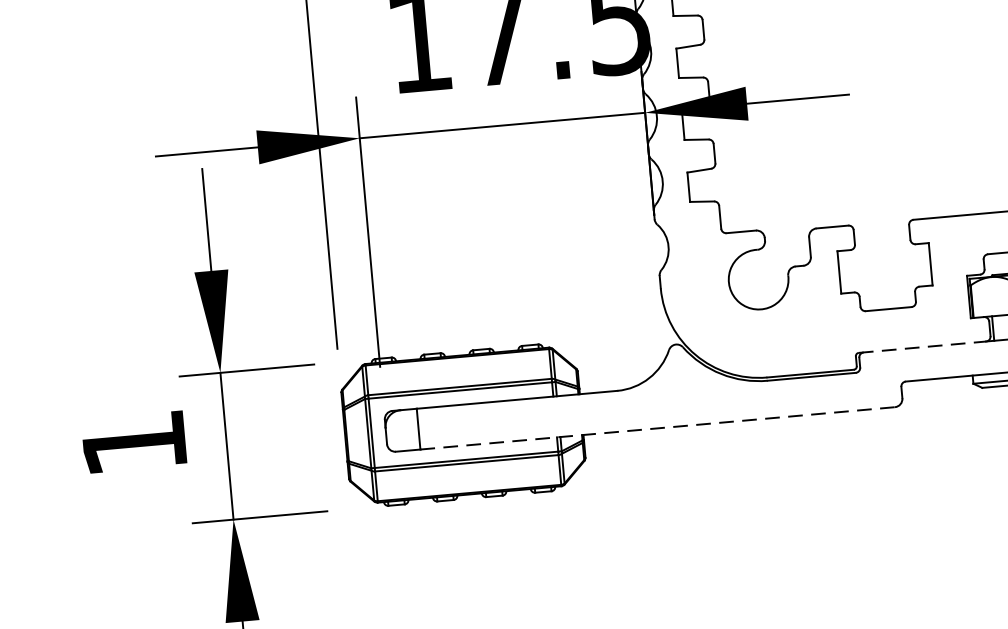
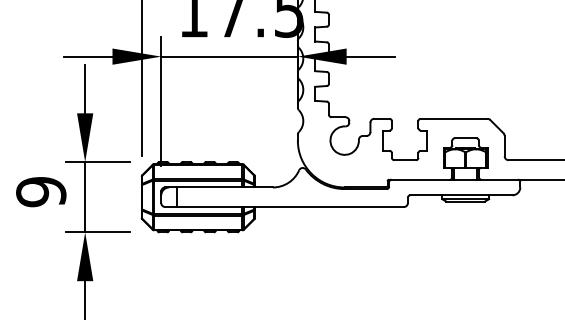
line: (924, 346) -> (420, 179), dashed -> solid
line: (657, 429) -> (290, 207), dashed -> solid
text: (134, 444) -> (41, 192), 1 -> 9

